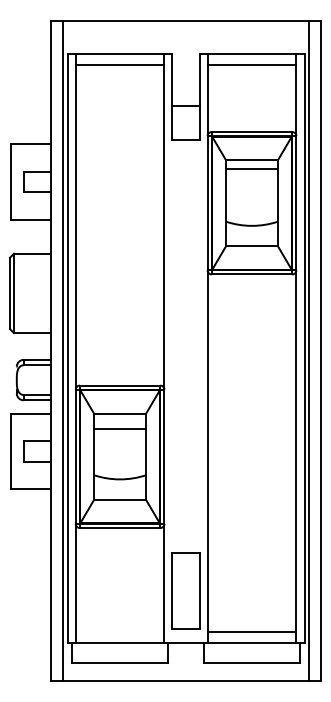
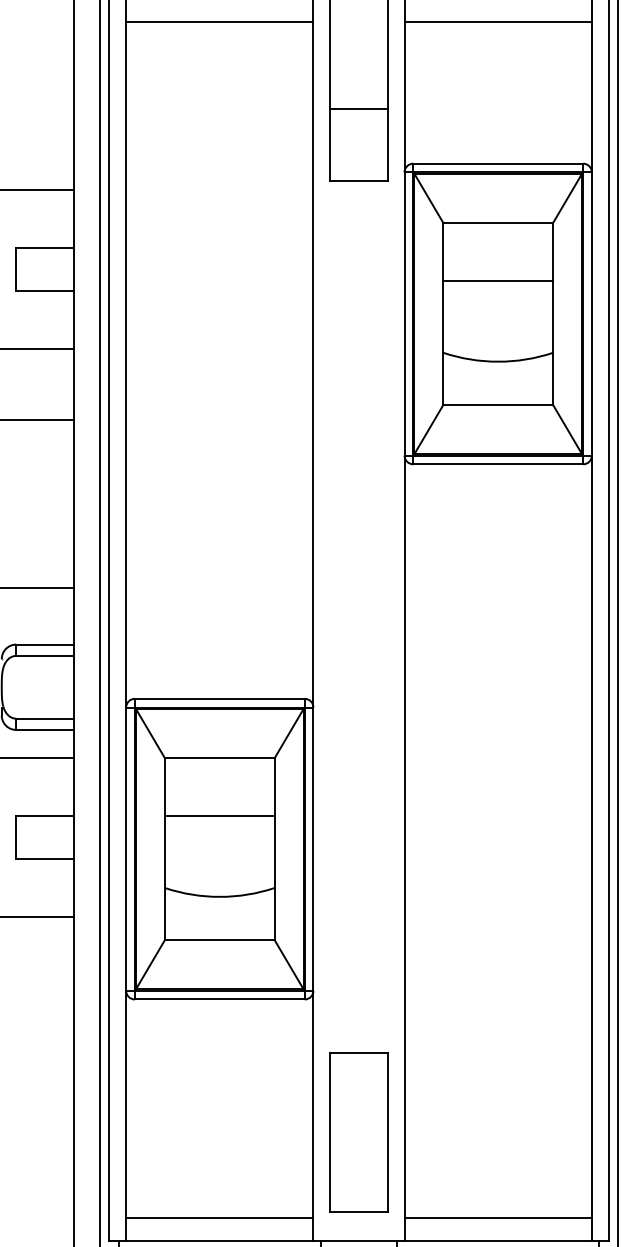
line: (251, 168) -> (497, 280), moved
line: (120, 429) -> (220, 816), moved
line: (119, 631) -> (218, 1217), added

